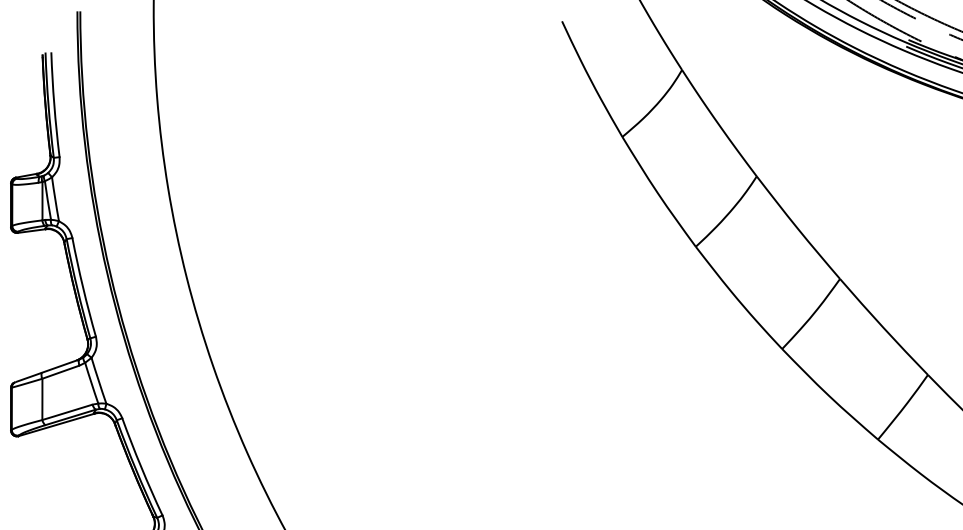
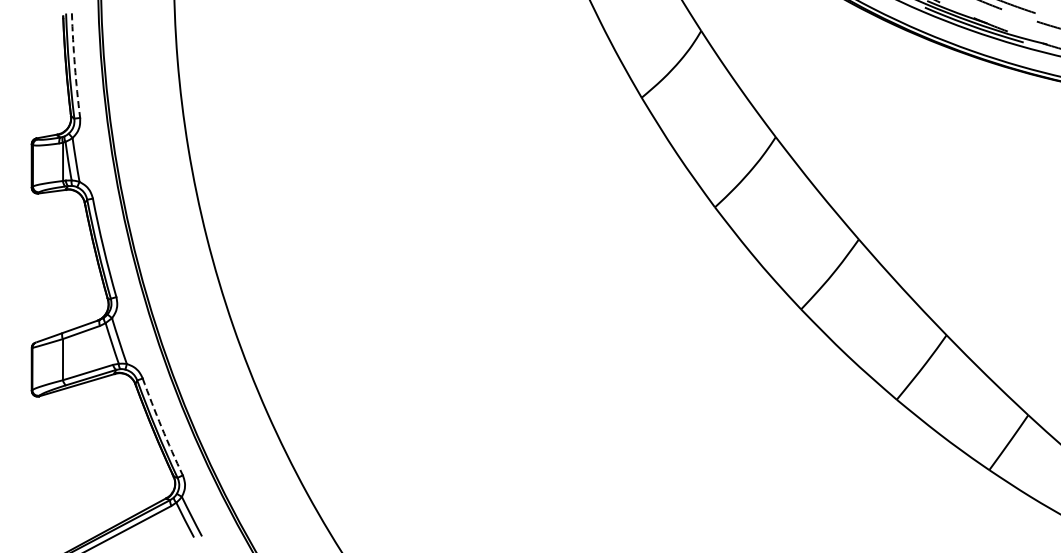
arc: (53, 104) -> (74, 65), solid -> dashed
arc: (141, 467) -> (161, 427), solid -> dashed

